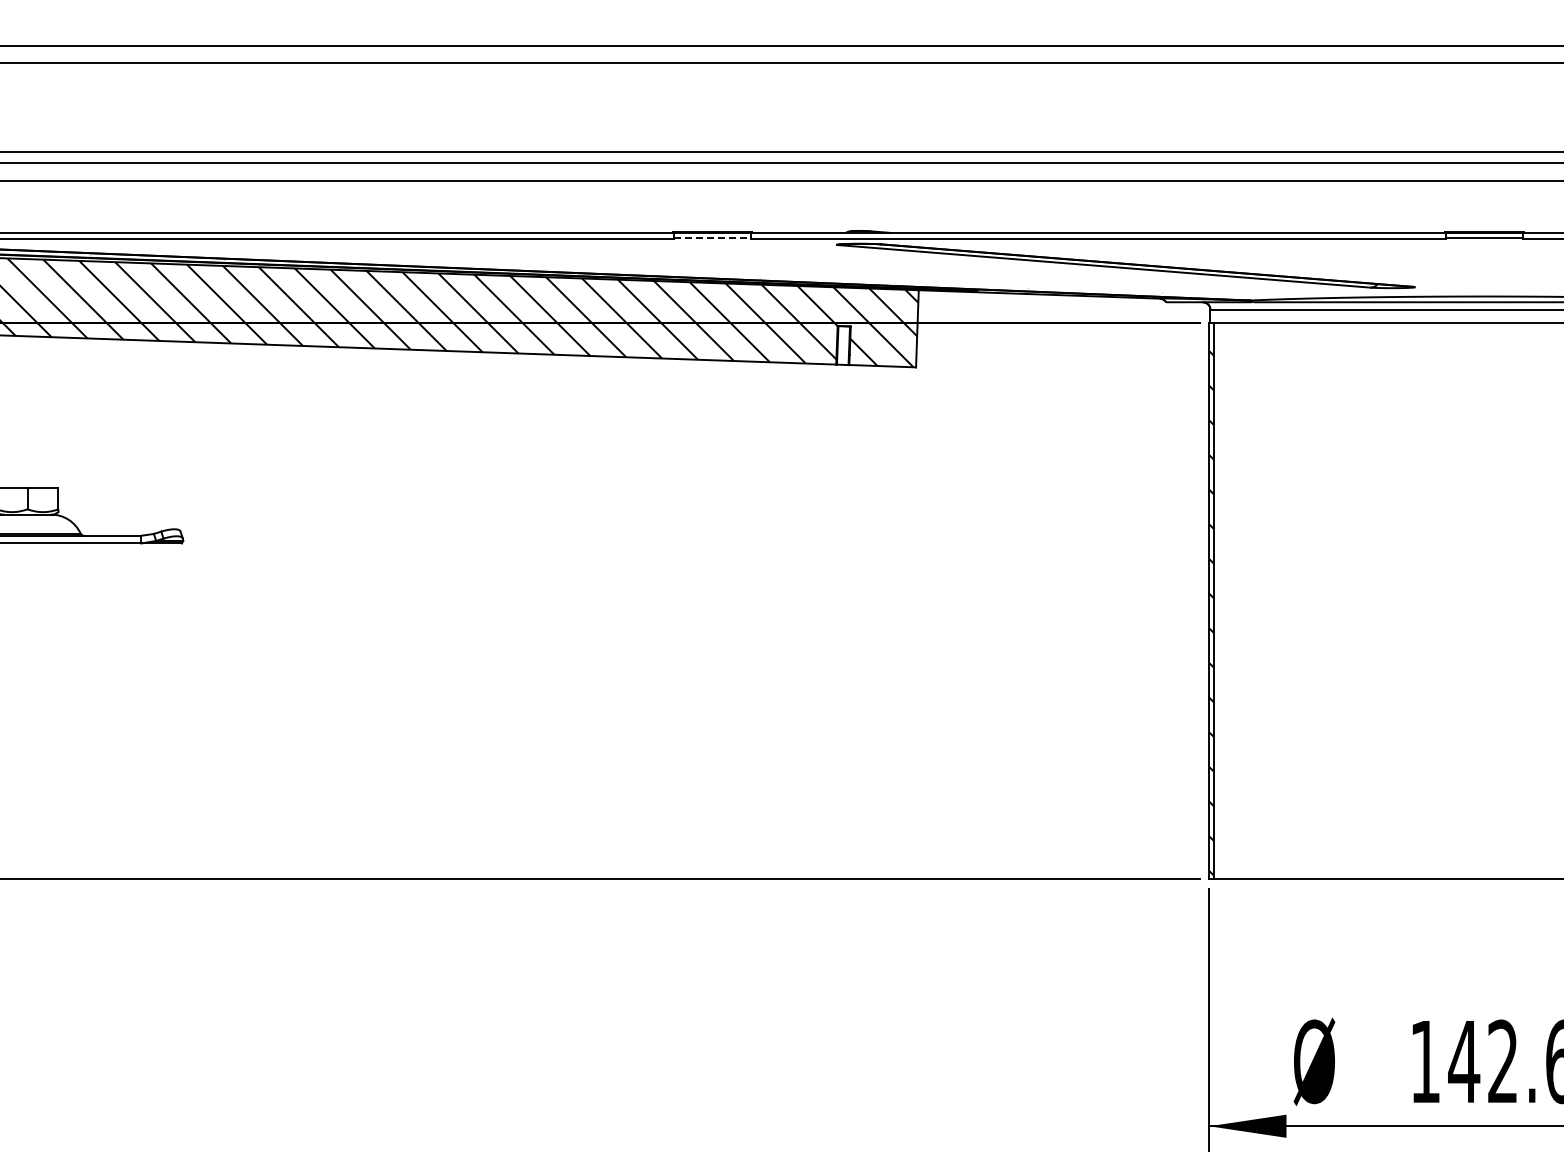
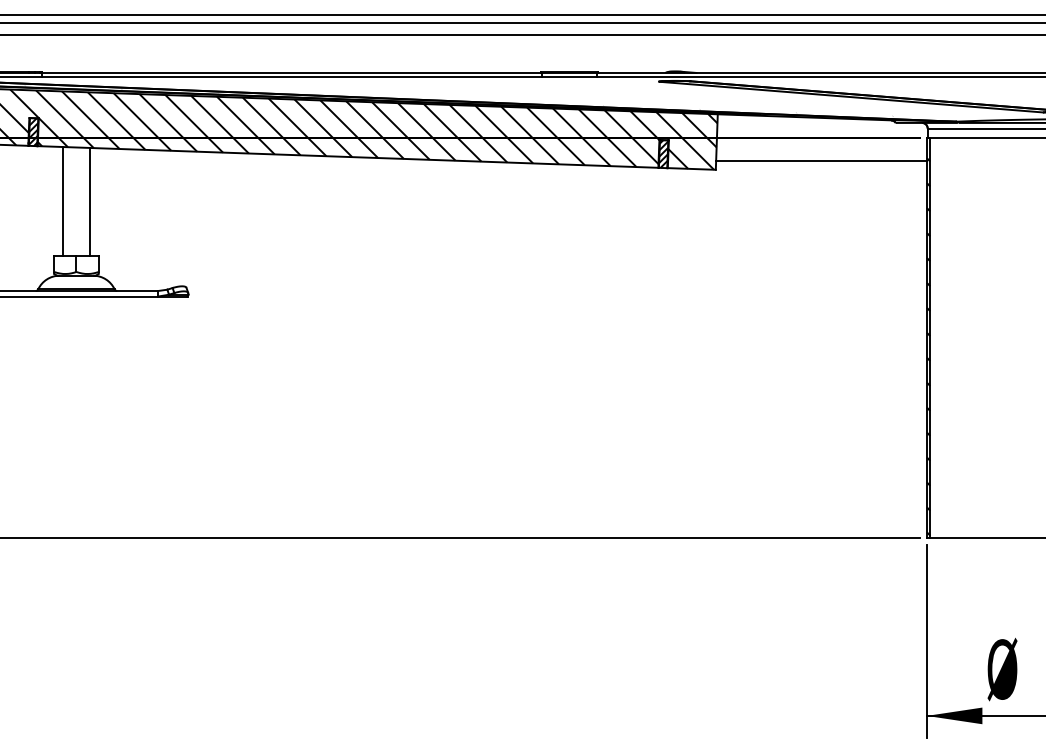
line: (712, 238) -> (569, 77), dashed -> solid
hatch: (843, 345) -> (663, 154), added
line: (1062, 355) -> (821, 161), added
line: (8, 411) -> (62, 201), added
line: (46, 412) -> (90, 202), added

